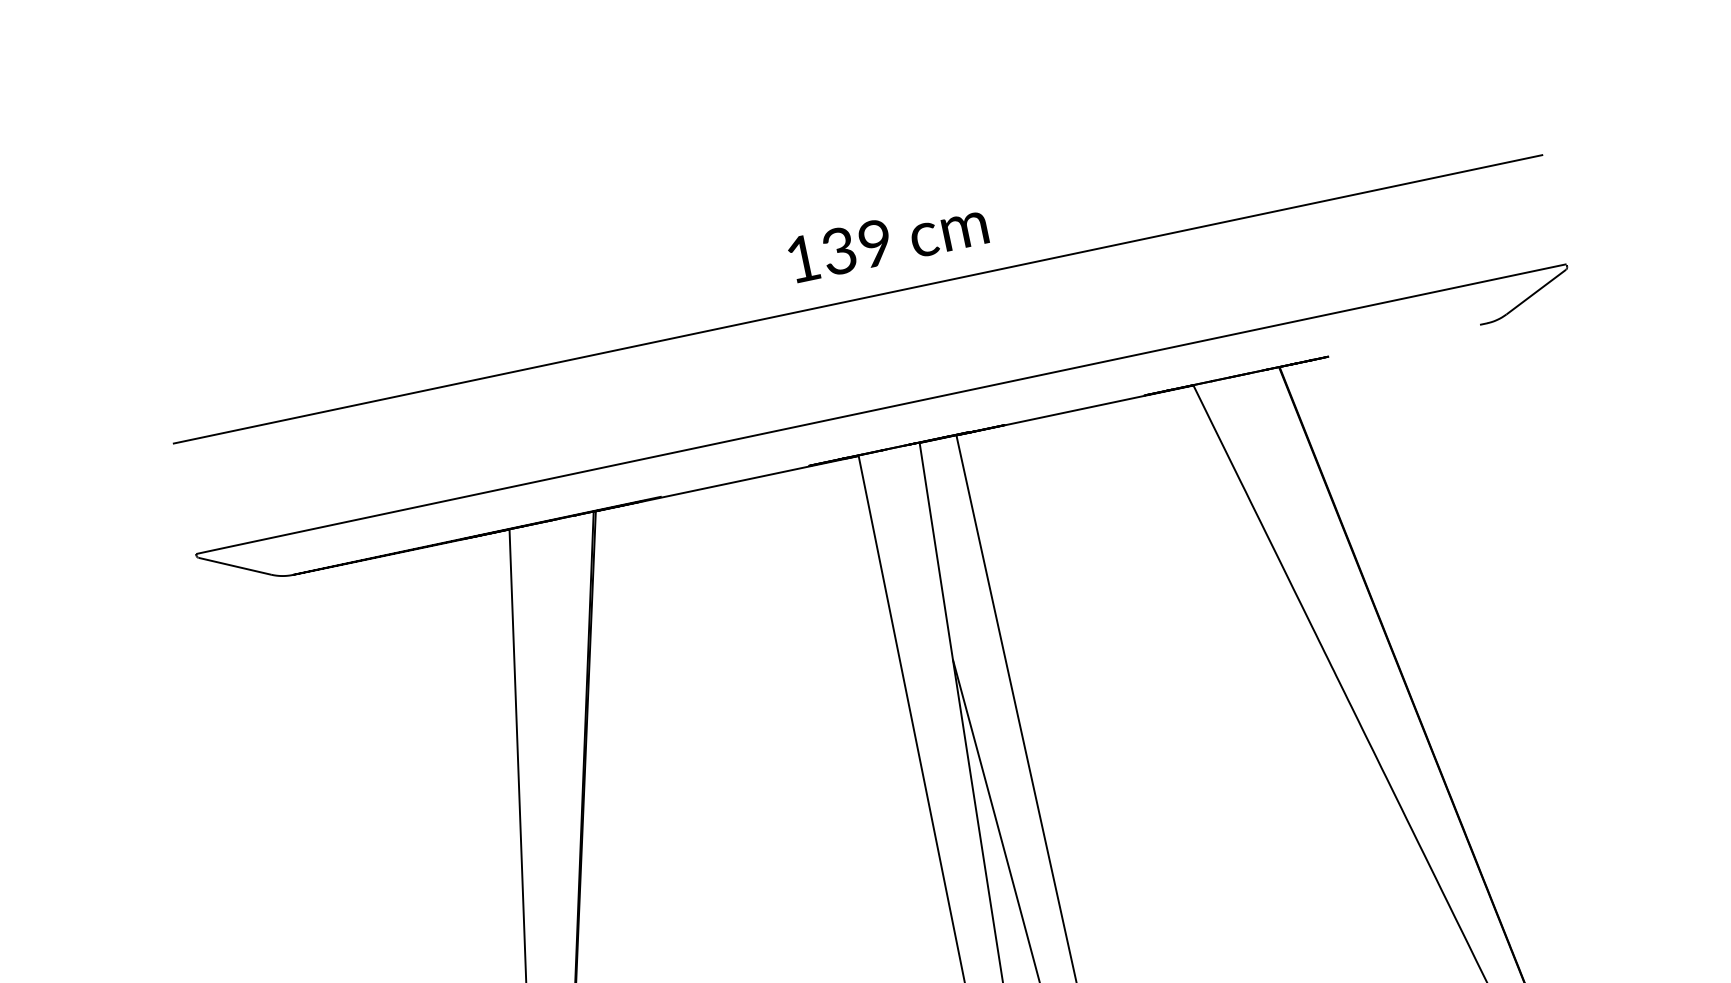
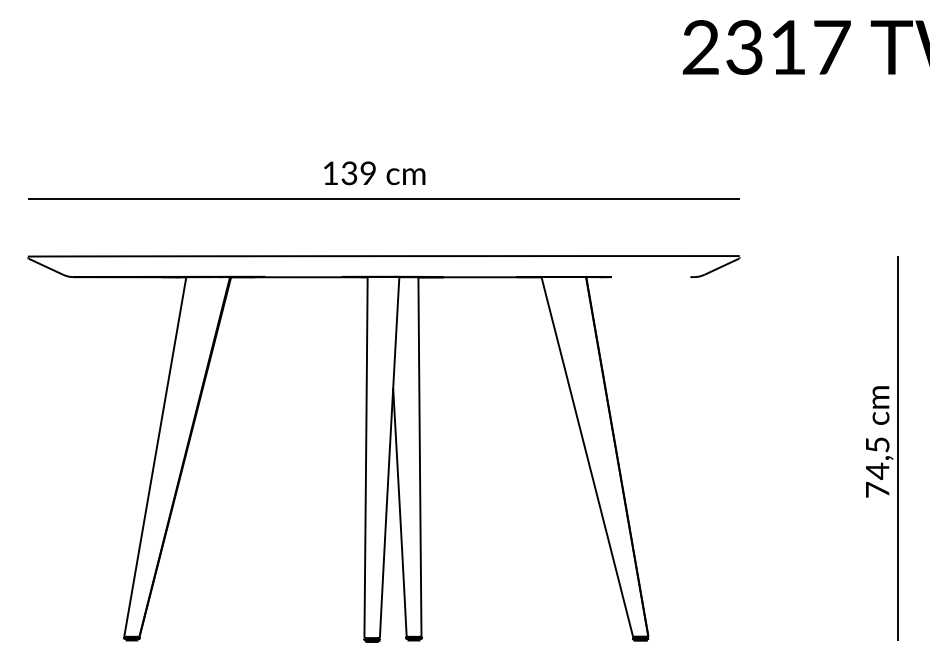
text: (887, 241) -> (374, 173), moved

